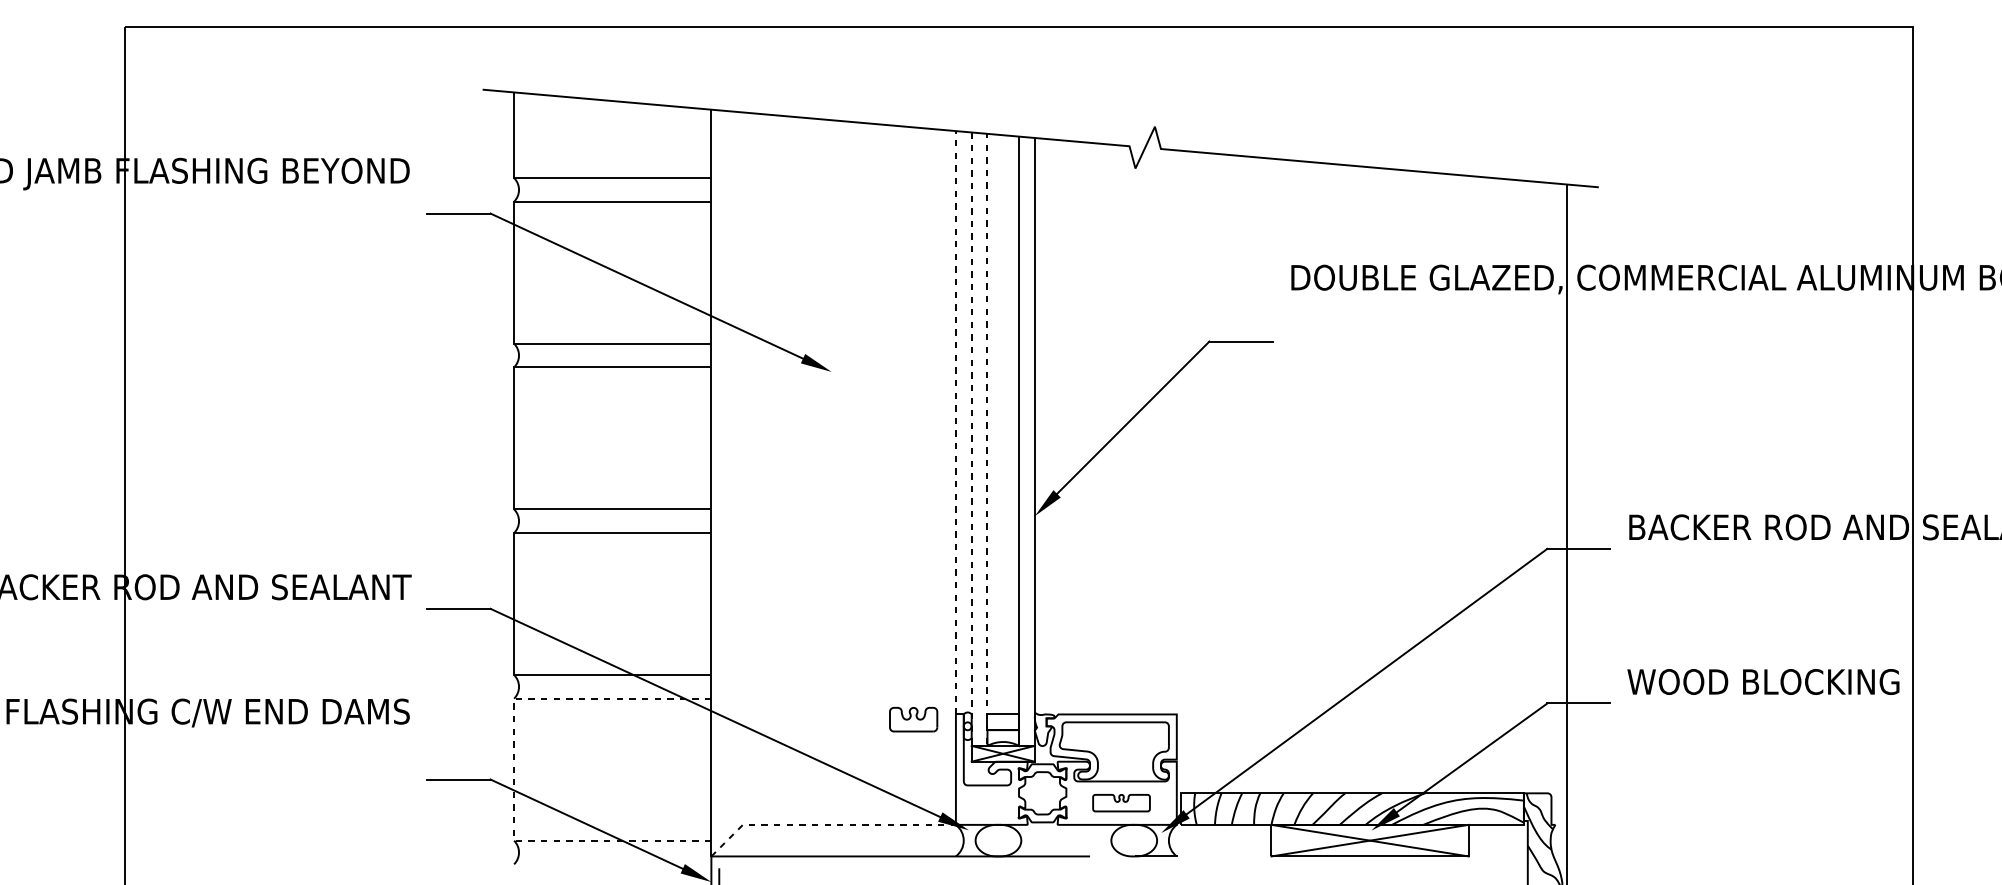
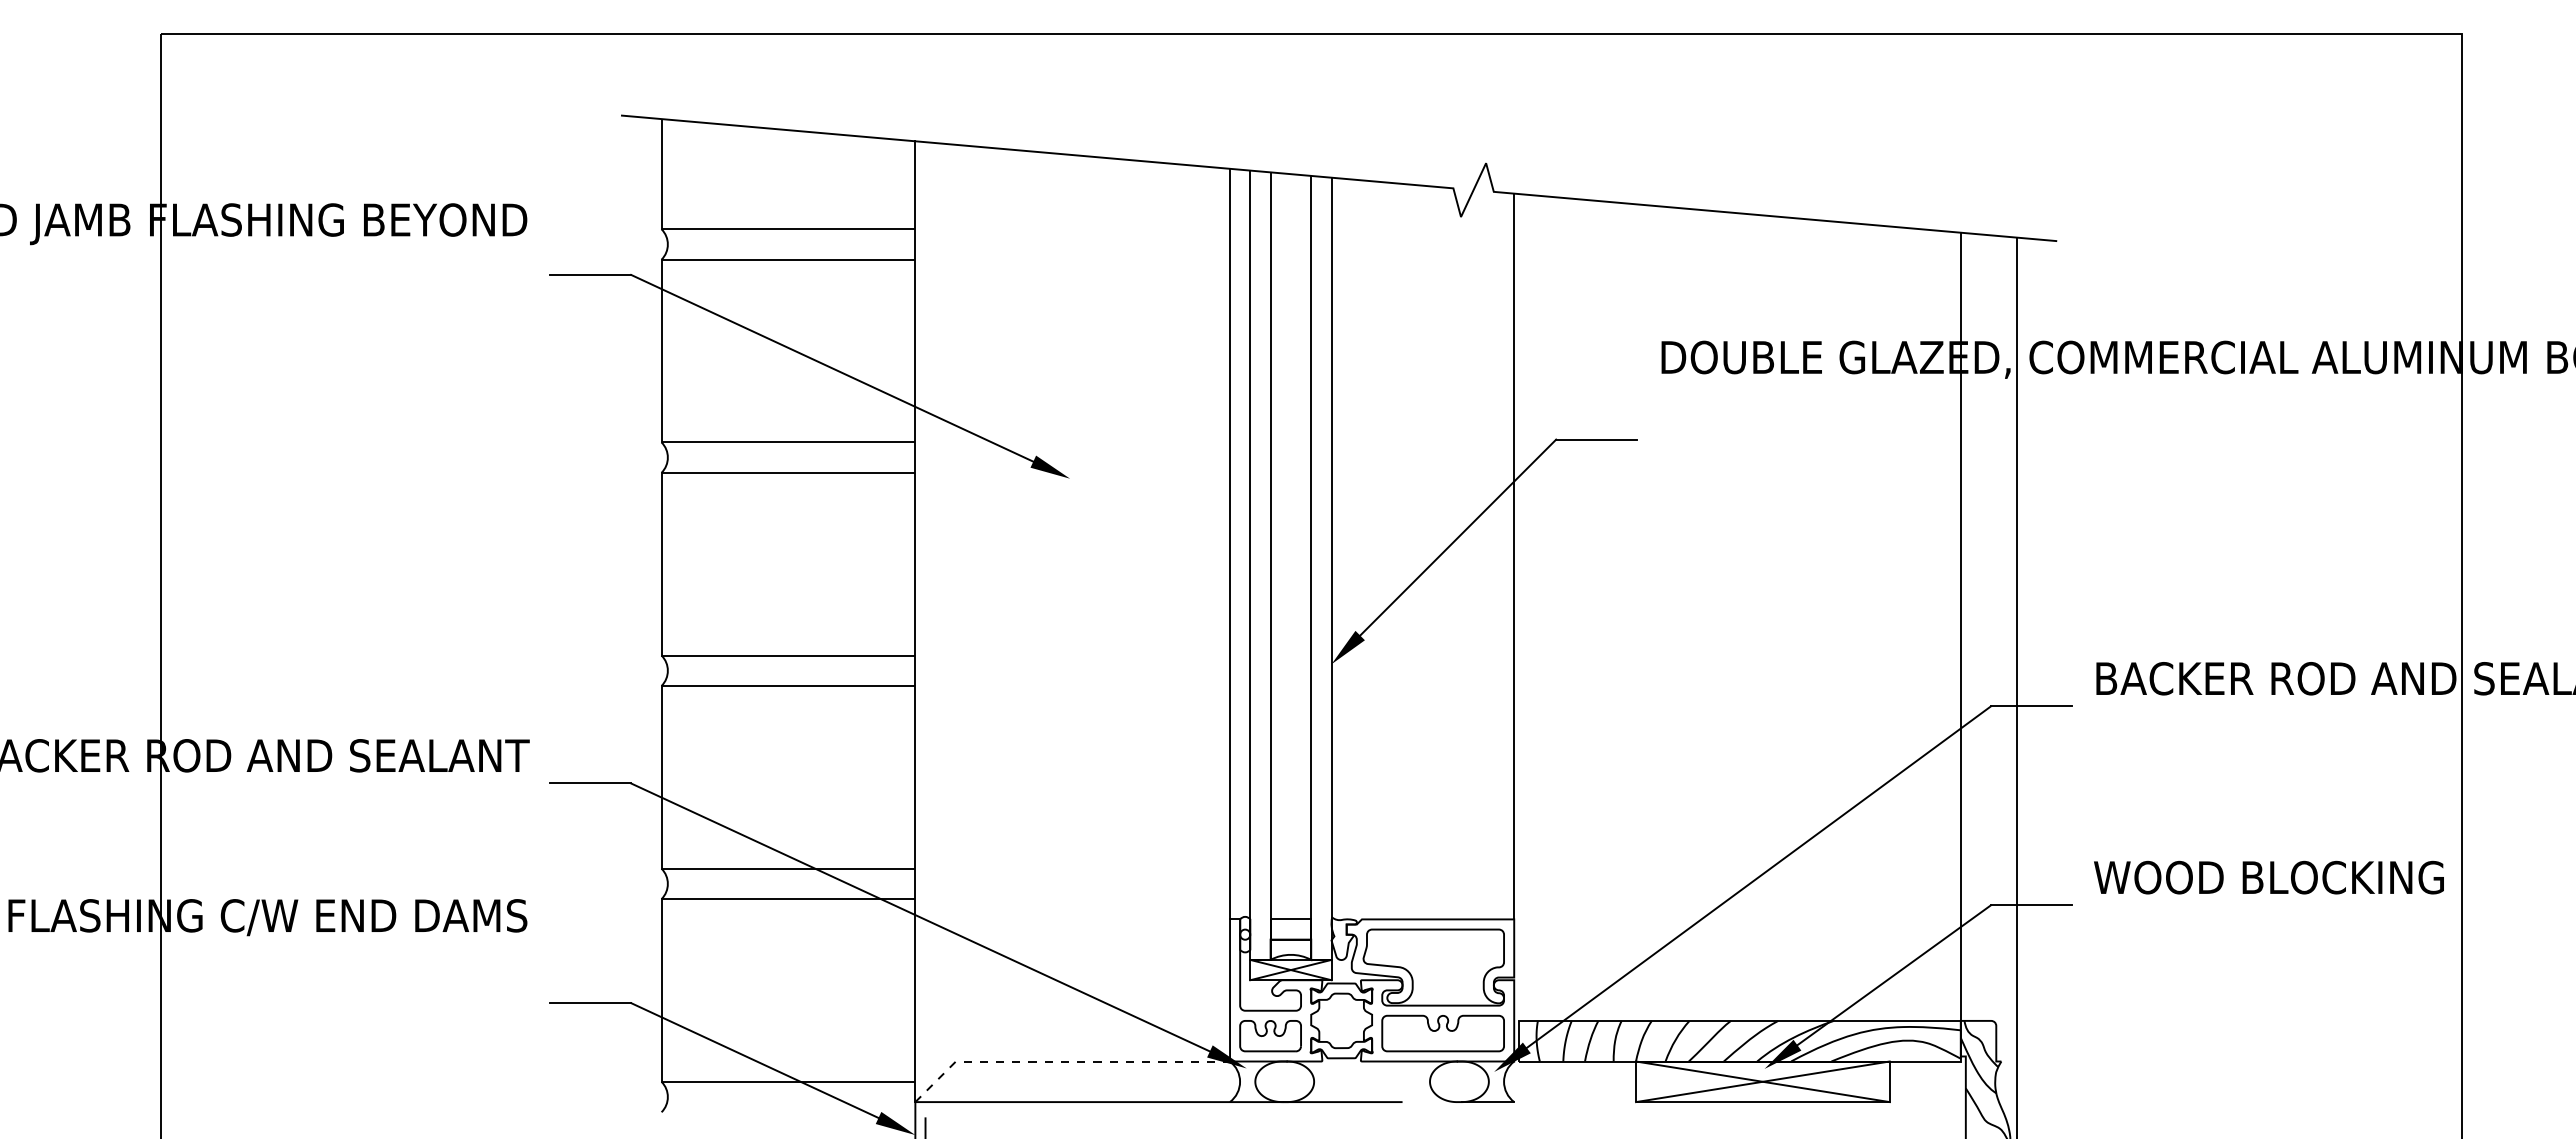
line: (956, 422) -> (1230, 543), dashed -> solid
line: (1177, 432) -> (1514, 556), added
line: (1523, 486) -> (1960, 626), added
part: (913, 719) -> (1270, 1036), moved
line: (978, 745) -> (1259, 959), dashed -> solid
line: (514, 768) -> (661, 989), dashed -> solid
part: (1121, 803) -> (1442, 1033), size x1.67

